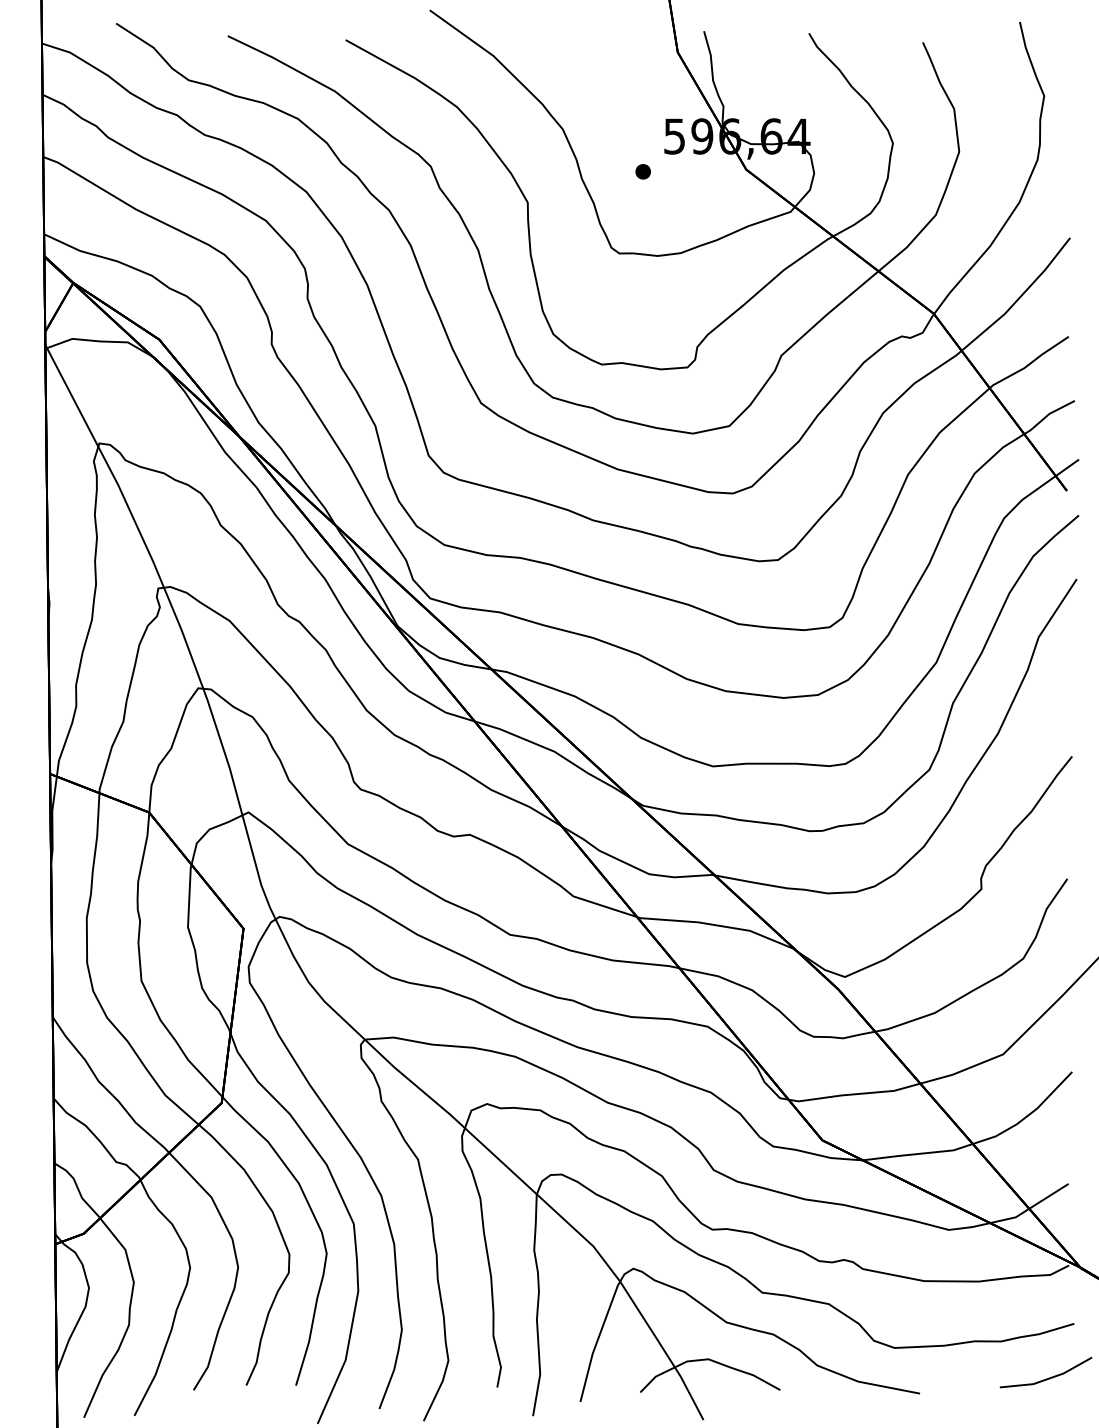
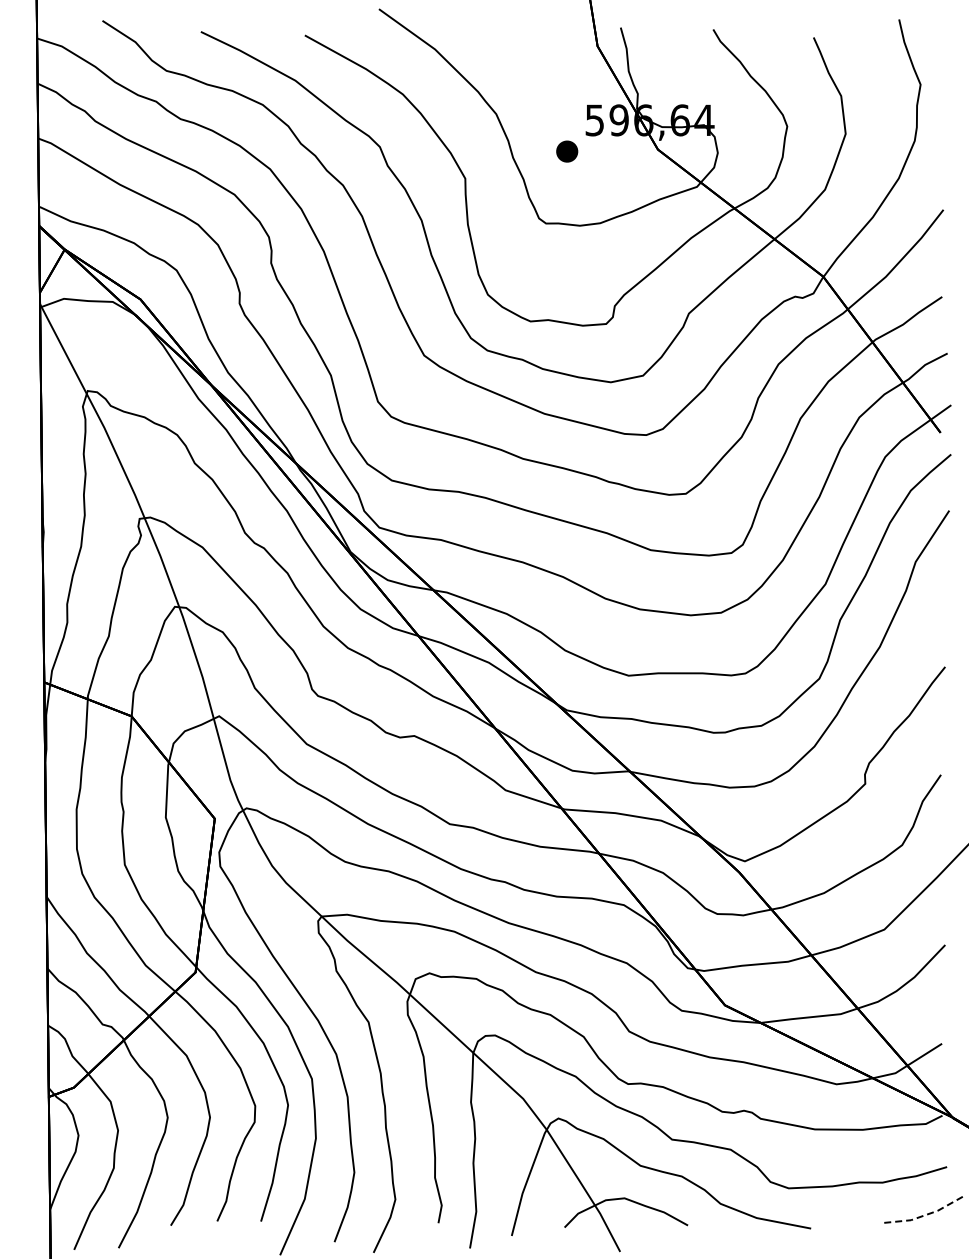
part: (642, 171) -> (566, 151), size x1.6
line: (1047, 1378) -> (923, 1215), solid -> dashed

